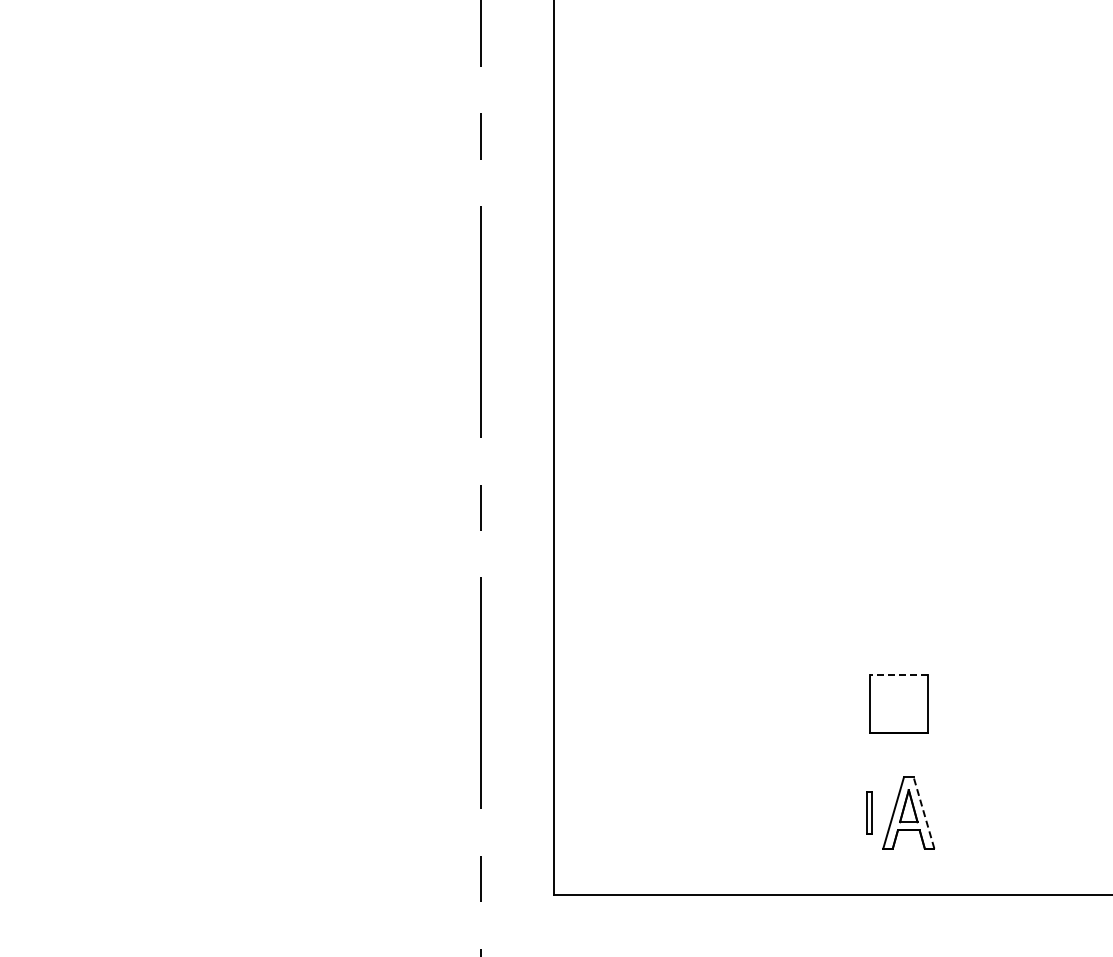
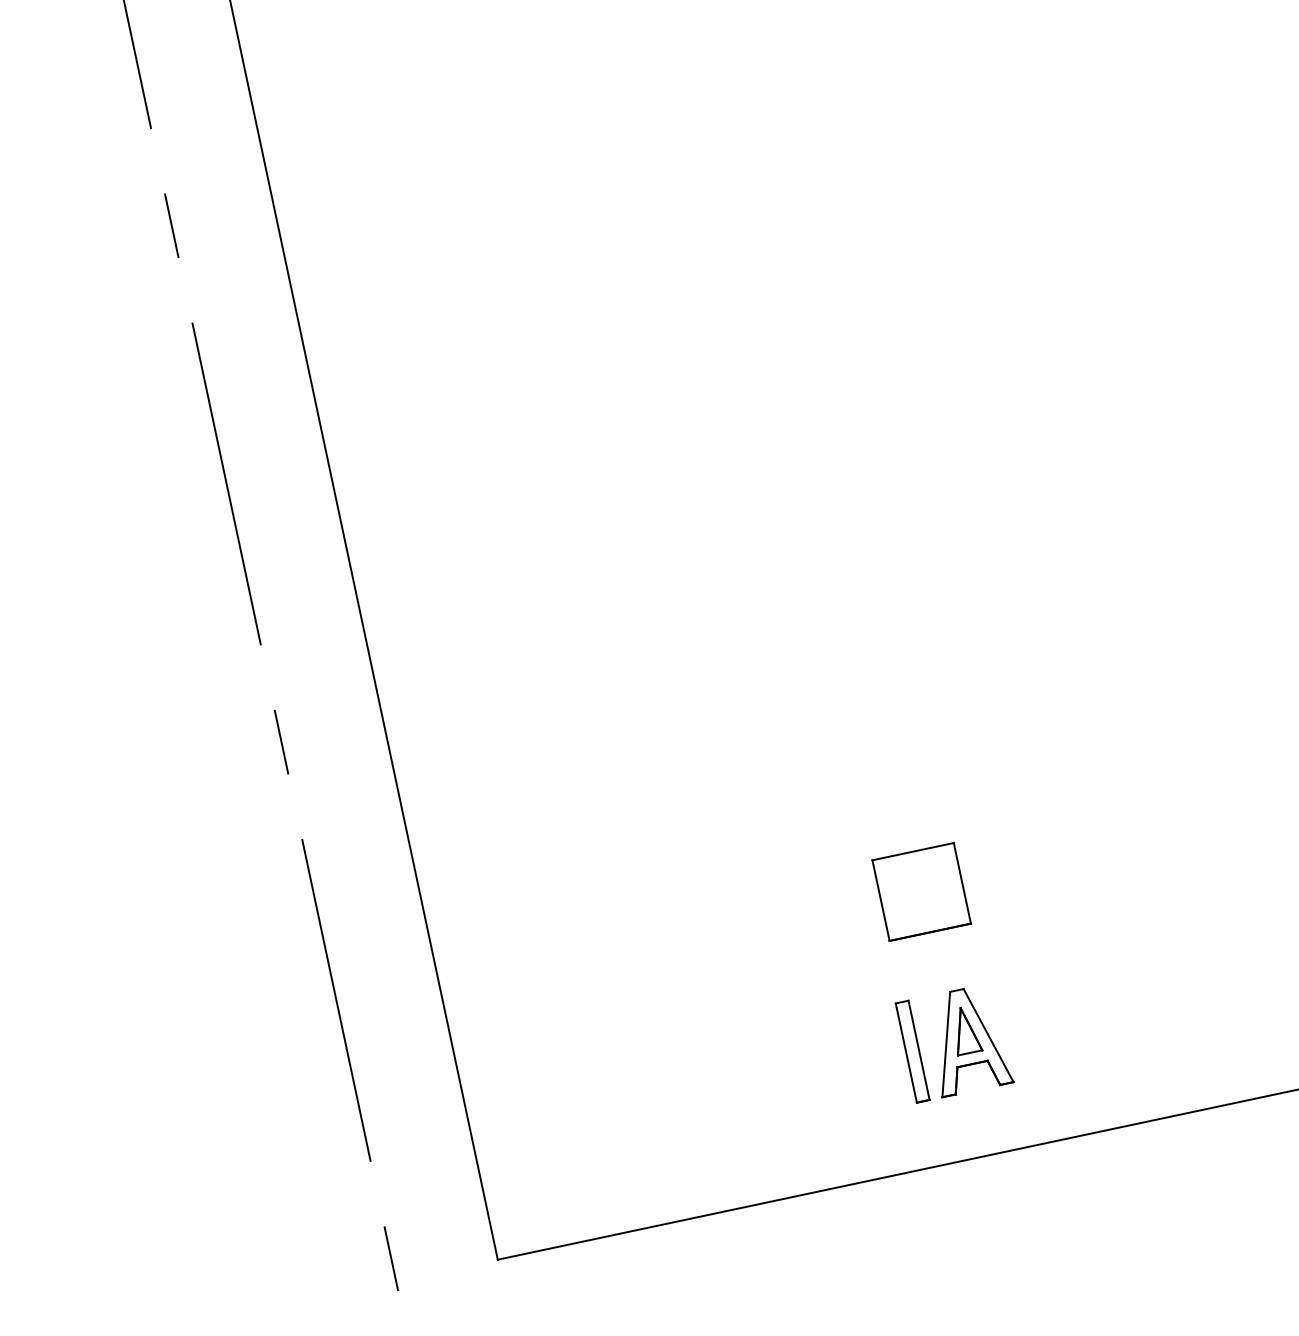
line: (898, 675) -> (912, 851), dashed -> solid
part: (869, 812) -> (912, 1051), size x1.67
line: (923, 812) -> (987, 1035), dashed -> solid

